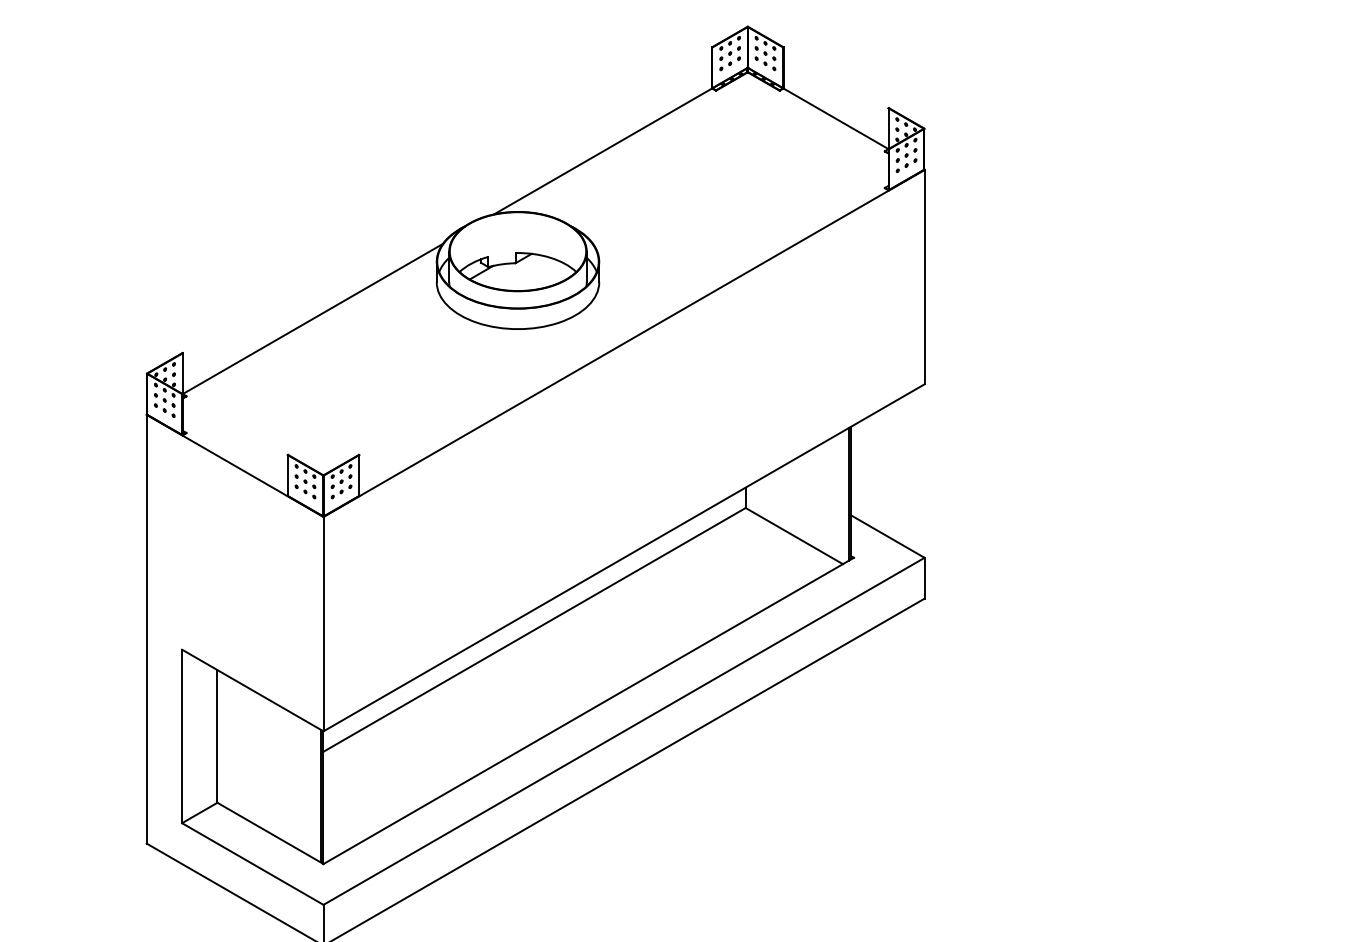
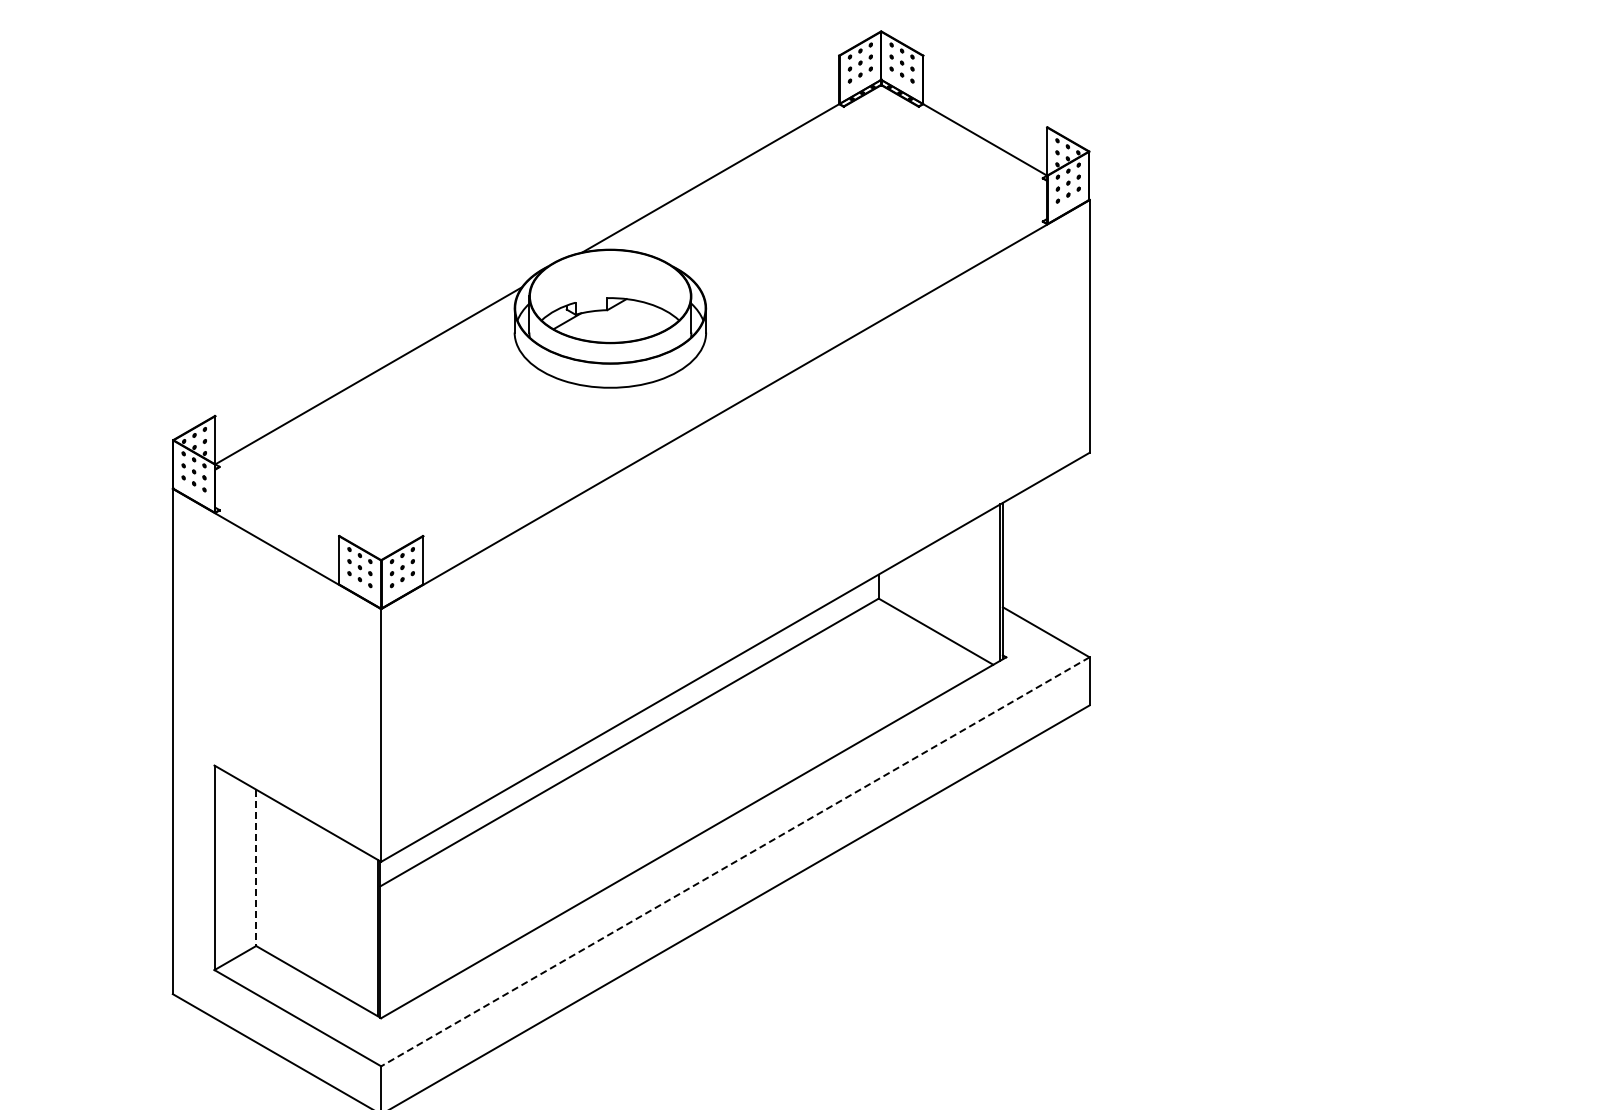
line: (624, 731) -> (735, 861), solid -> dashed
line: (217, 737) -> (256, 868), solid -> dashed

